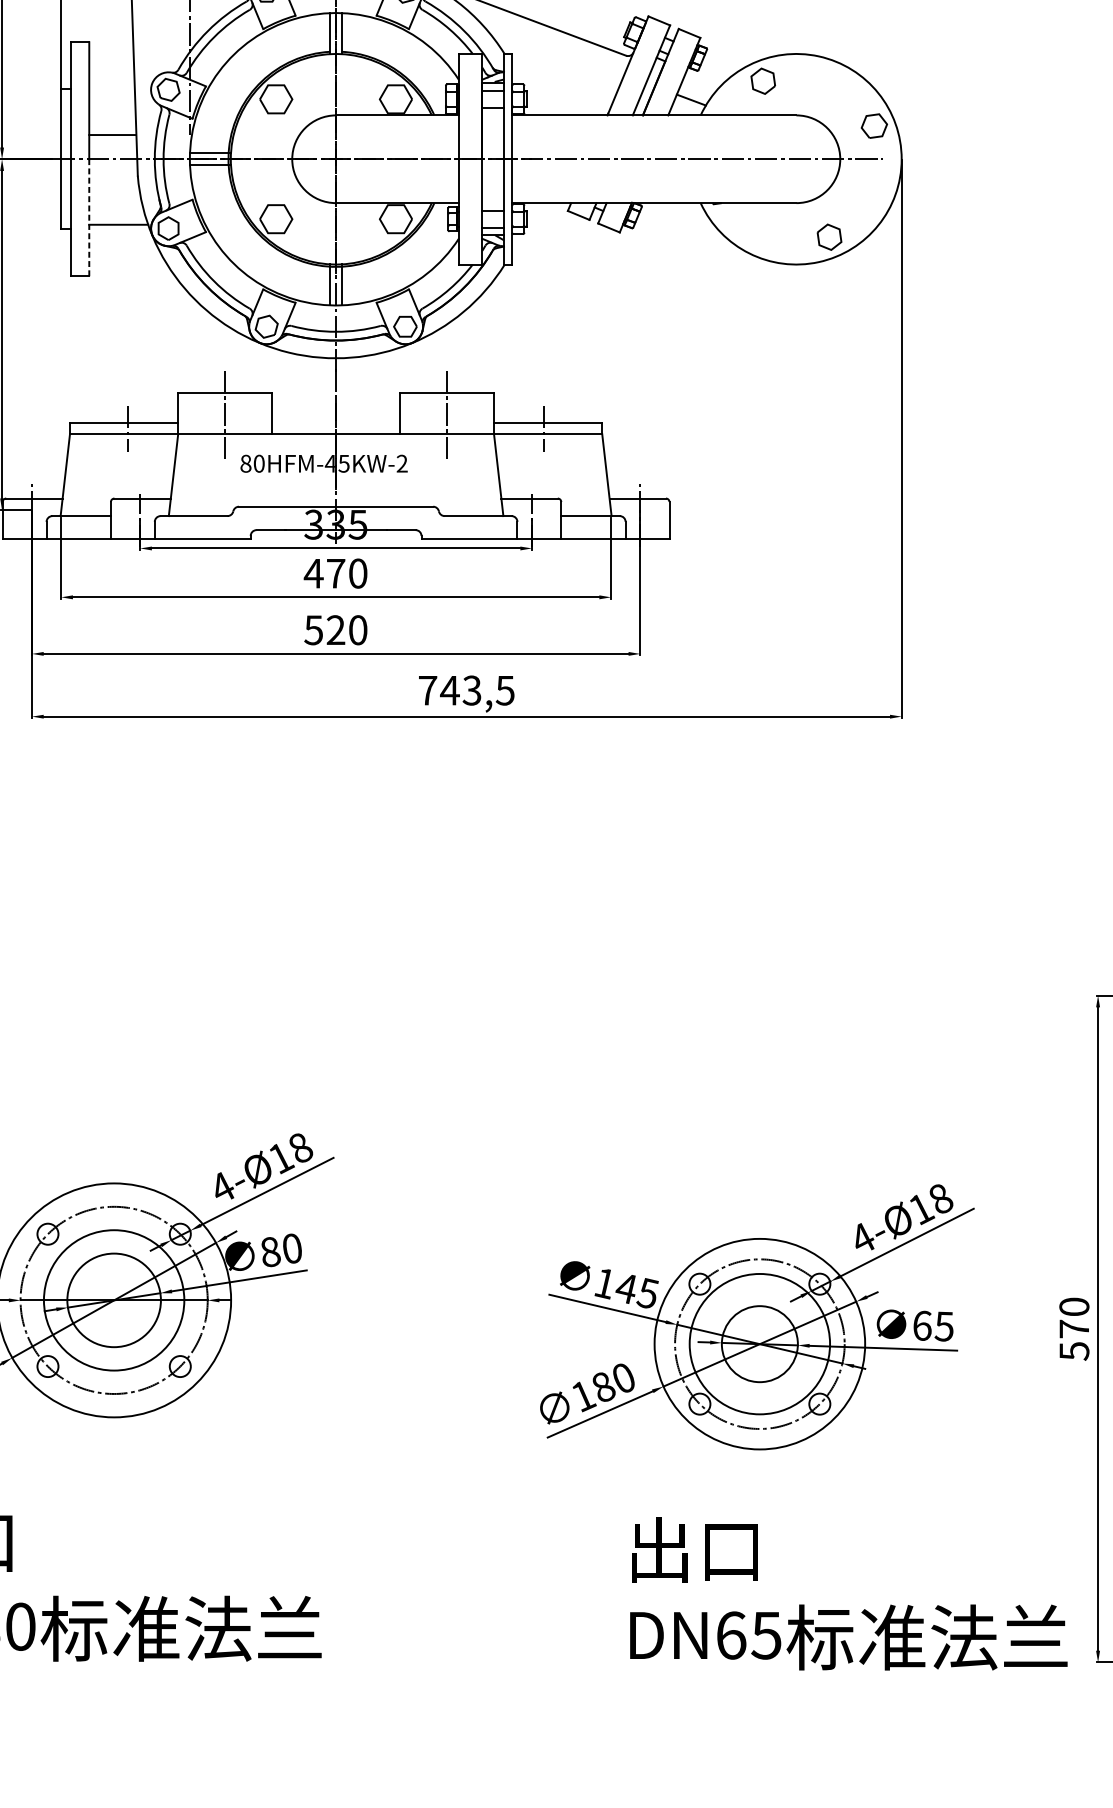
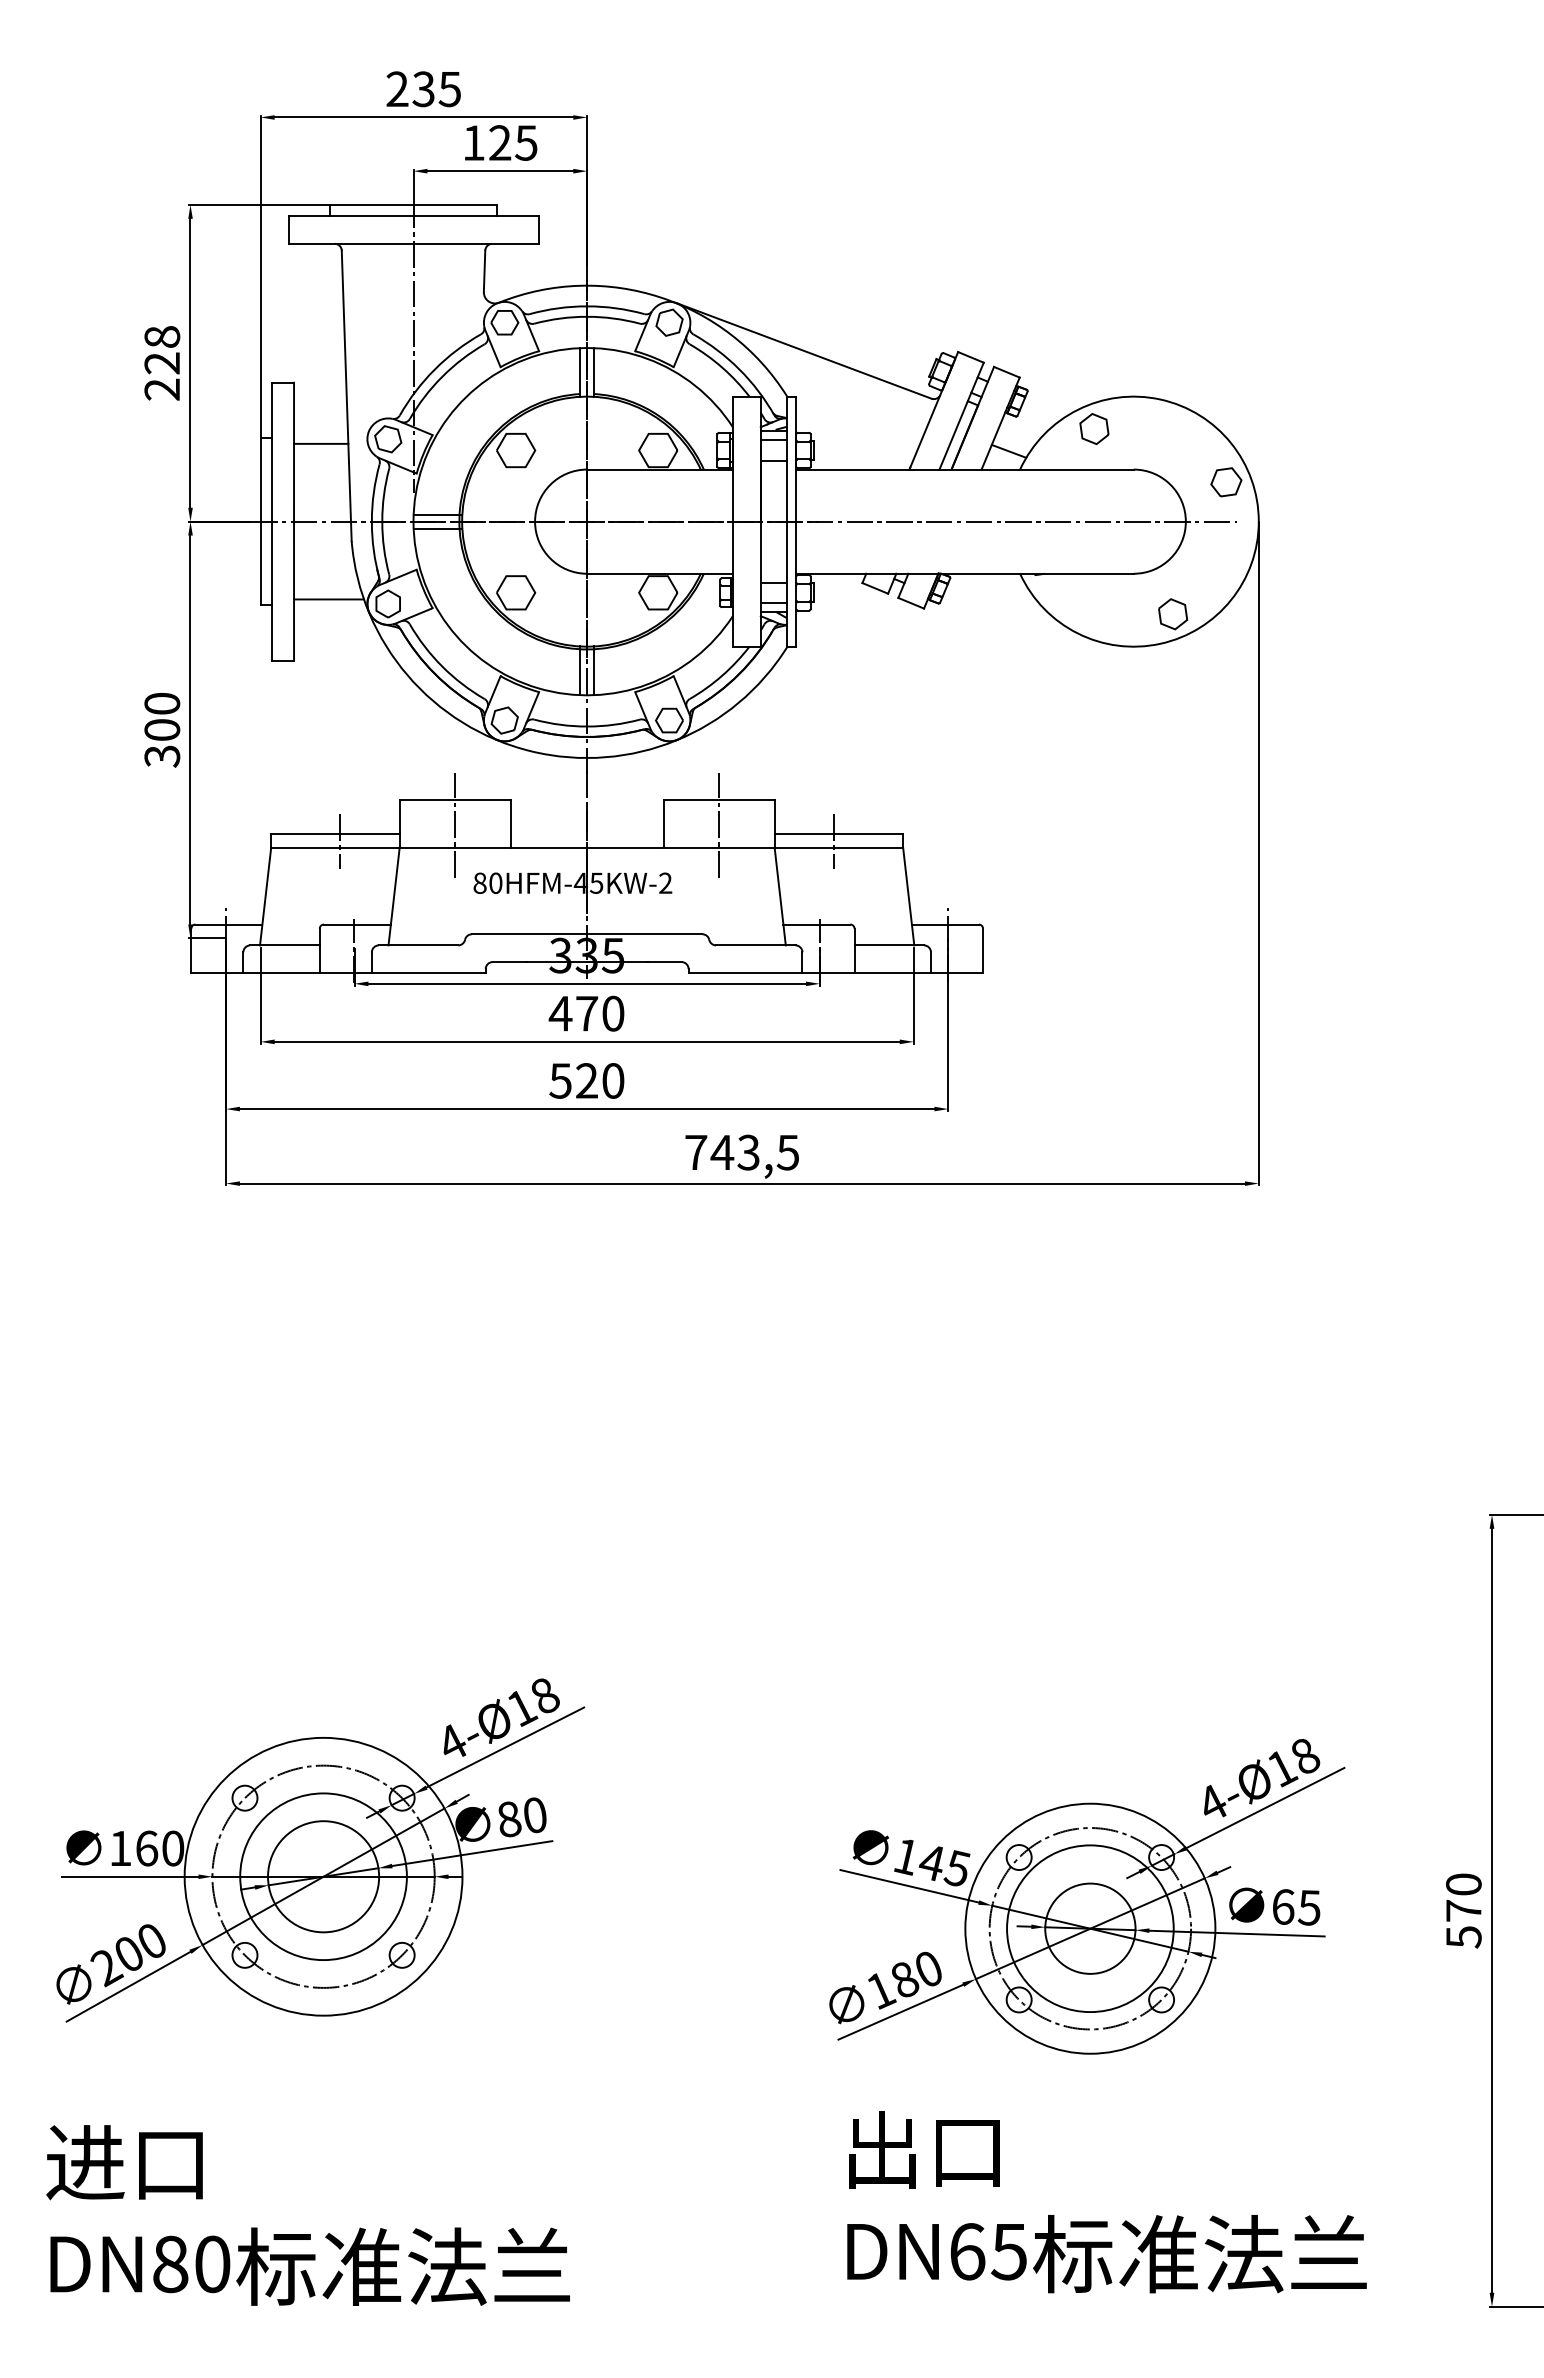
line: (112, 134) -> (321, 443), moved
line: (89, 217) -> (294, 590), dashed -> solid
text: (848, 1594) -> (1106, 2202), moved

